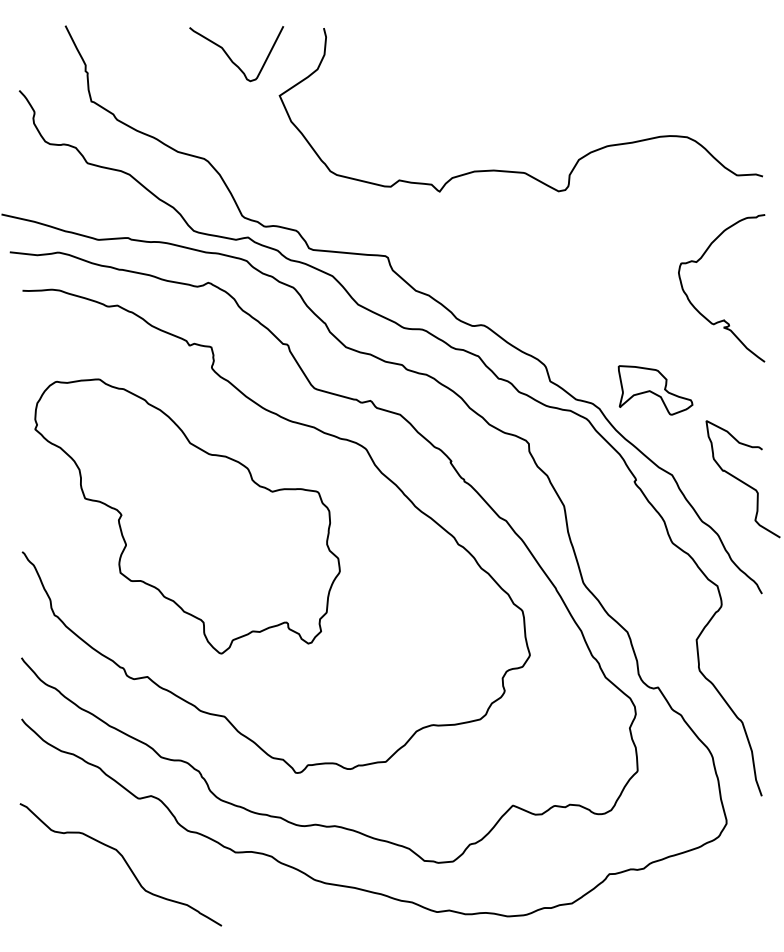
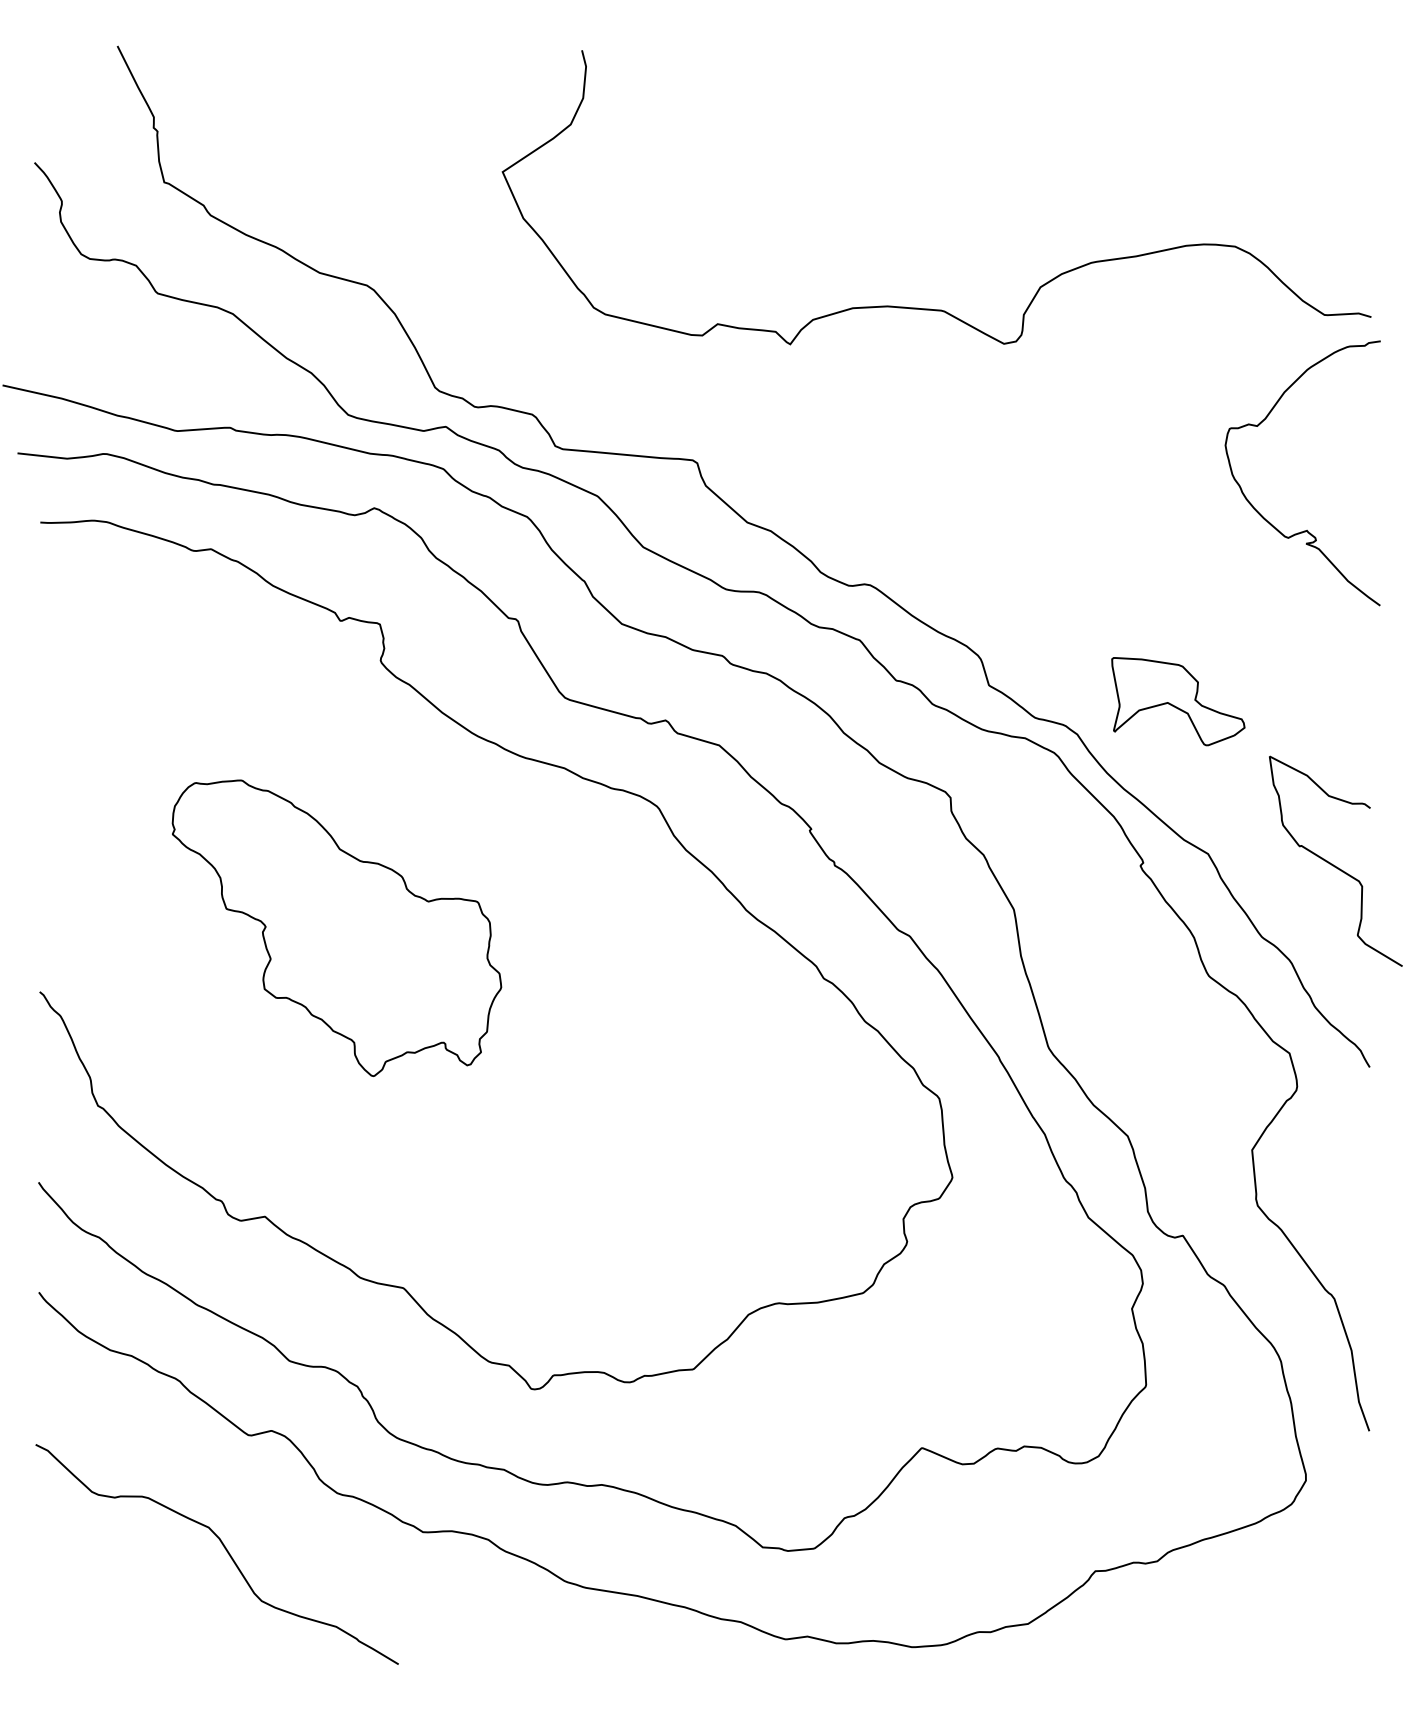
curve: (231, 58) -> (415, 105), removed
curve: (723, 319) -> (1305, 529), moved
part: (187, 516) -> (336, 928), size x0.6

